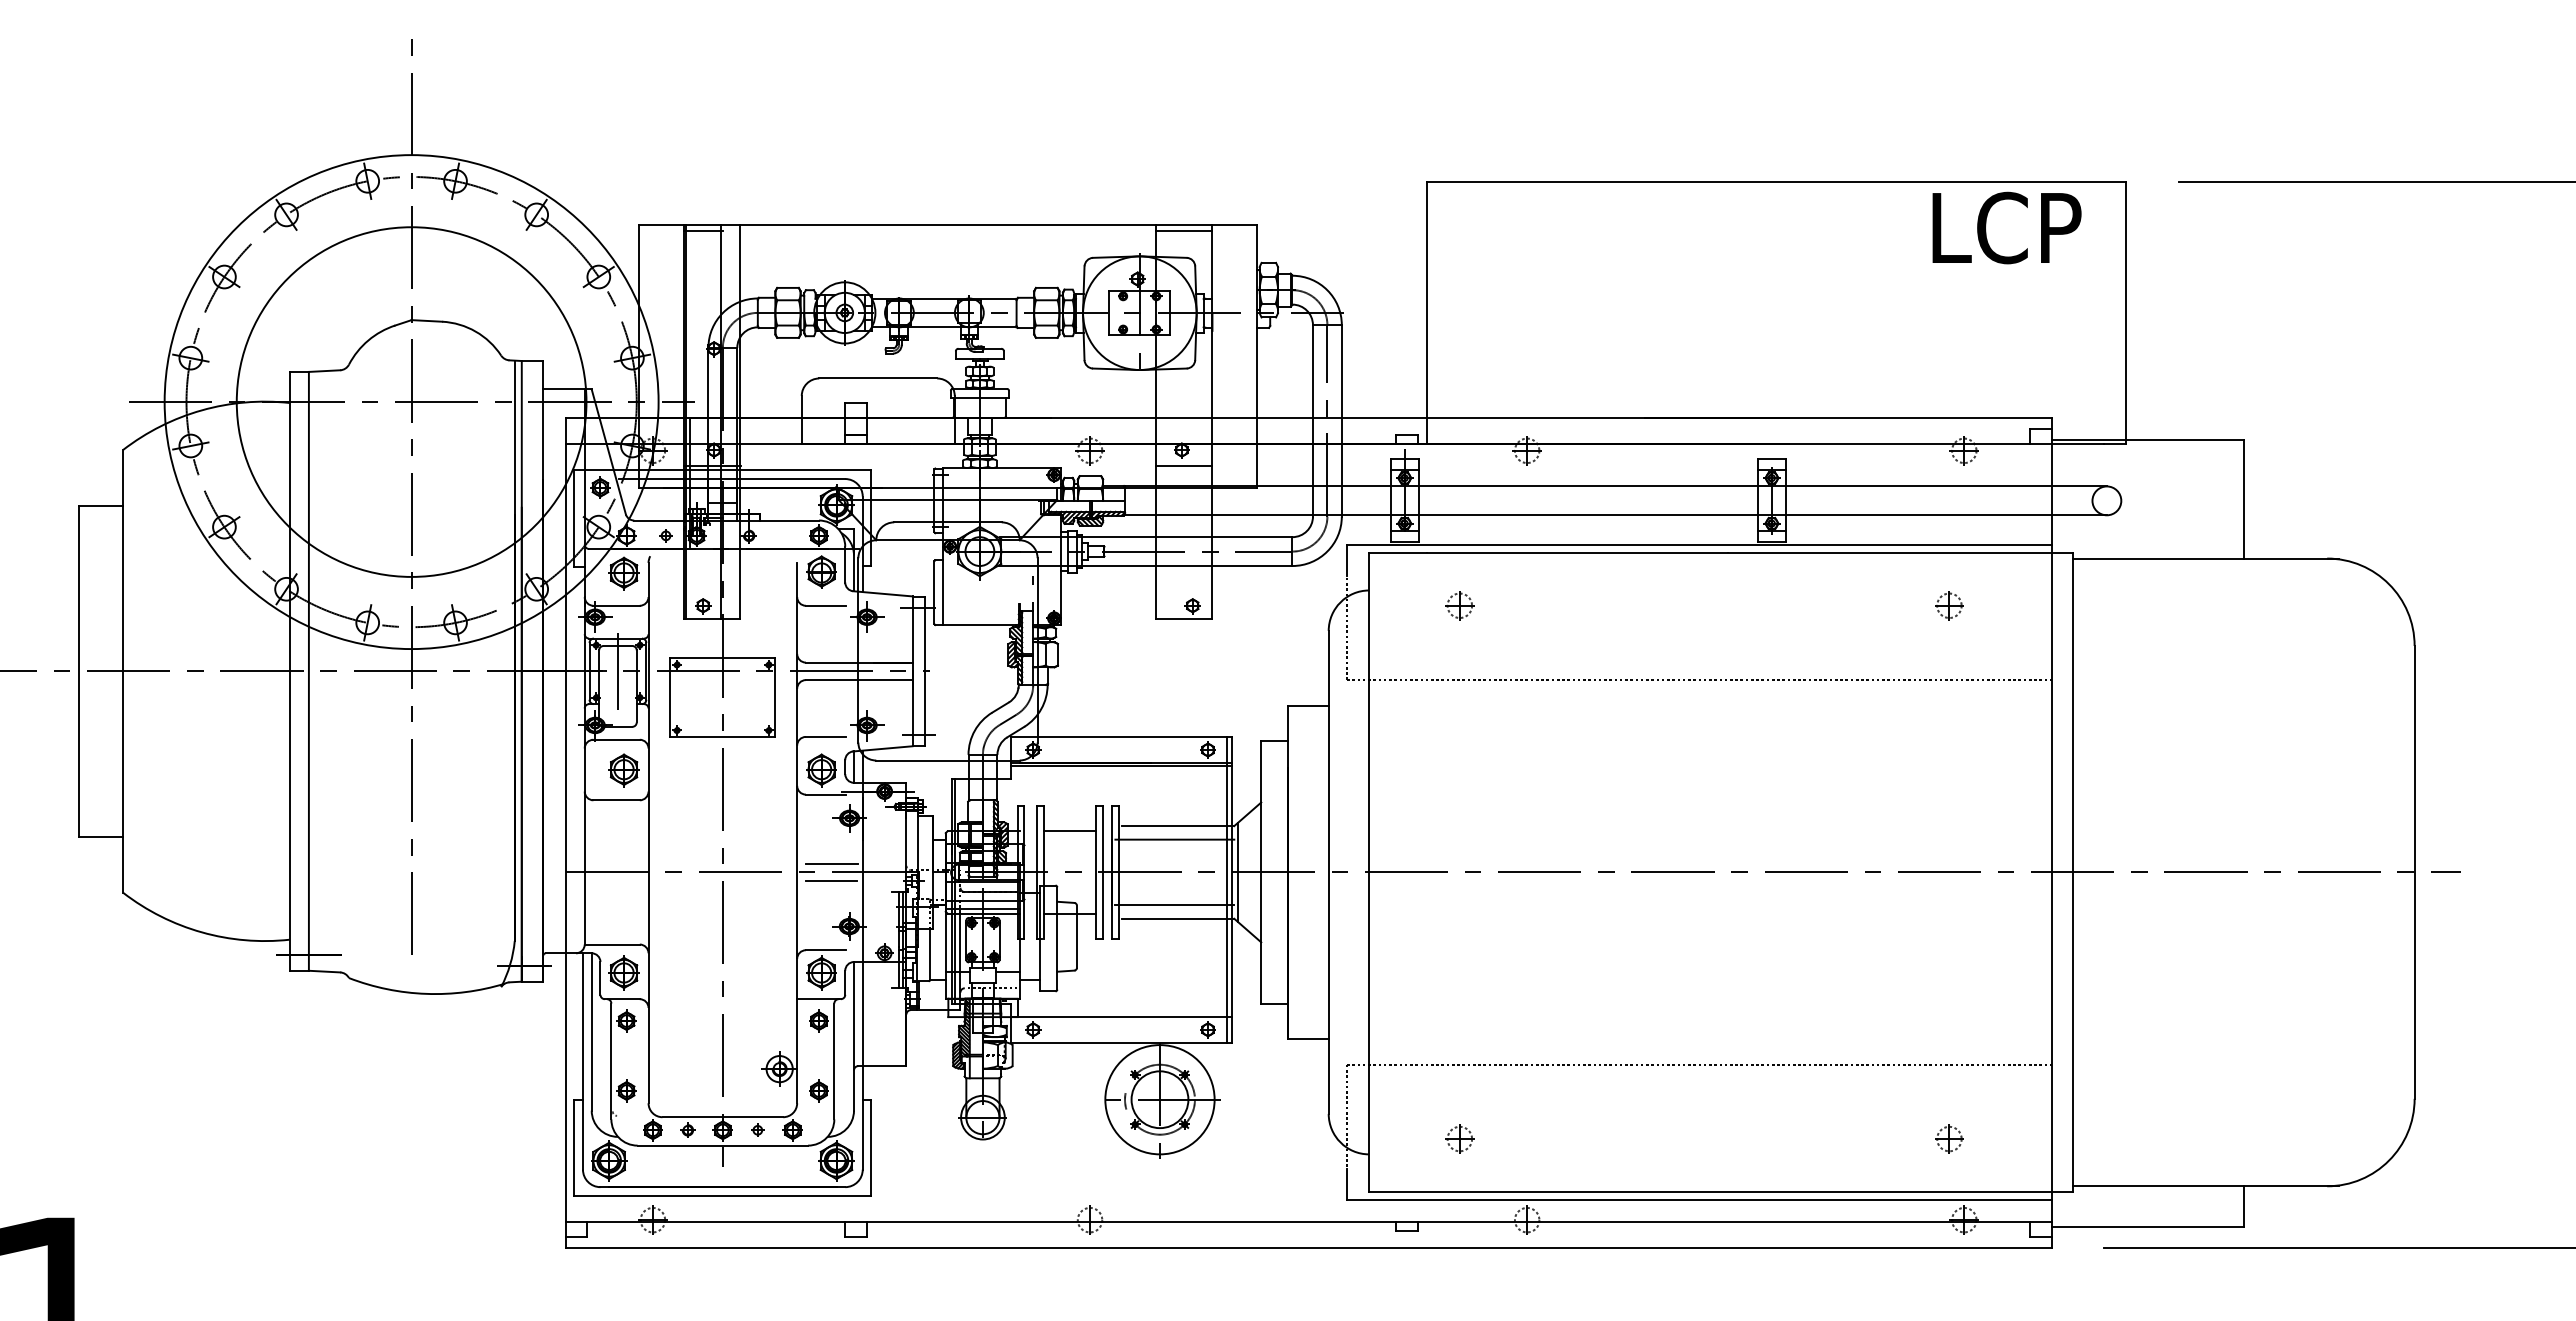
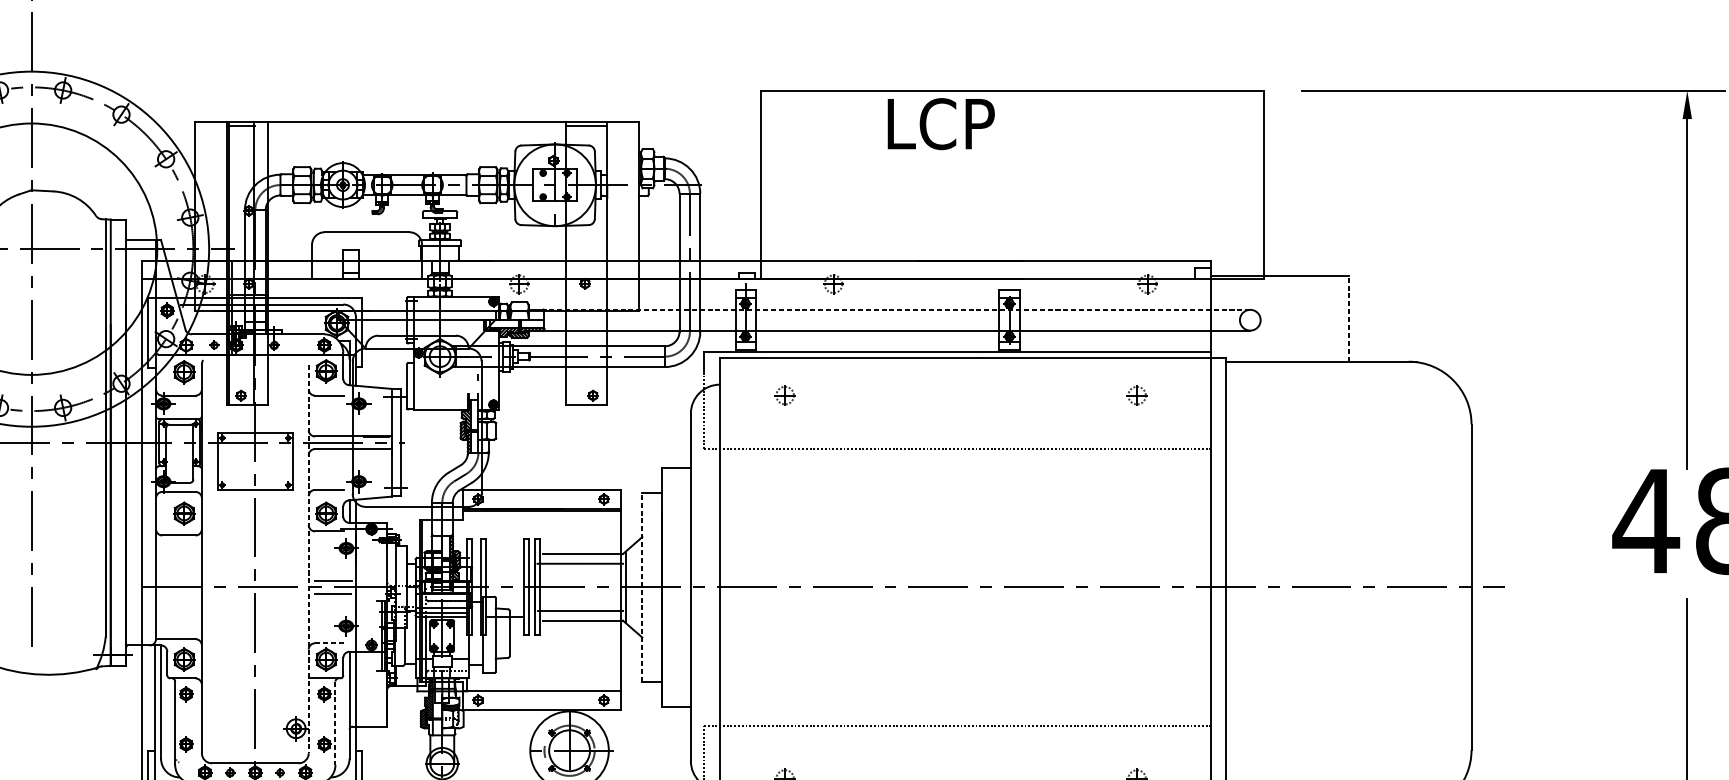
text: (2006, 227) -> (940, 123), moved
line: (1183, 465) -> (586, 294), removed
line: (1615, 486) -> (897, 309), solid -> dashed
line: (2244, 498) -> (1349, 318), solid -> dashed
line: (617, 671) -> (179, 442), removed
line: (1069, 831) -> (504, 557), removed
line: (797, 833) -> (308, 559), solid -> dashed
line: (1261, 871) -> (642, 586), solid -> dashed
line: (1227, 889) -> (618, 599), removed
line: (825, 950) -> (329, 643), solid -> dashed
line: (834, 1061) -> (335, 723), solid -> dashed

